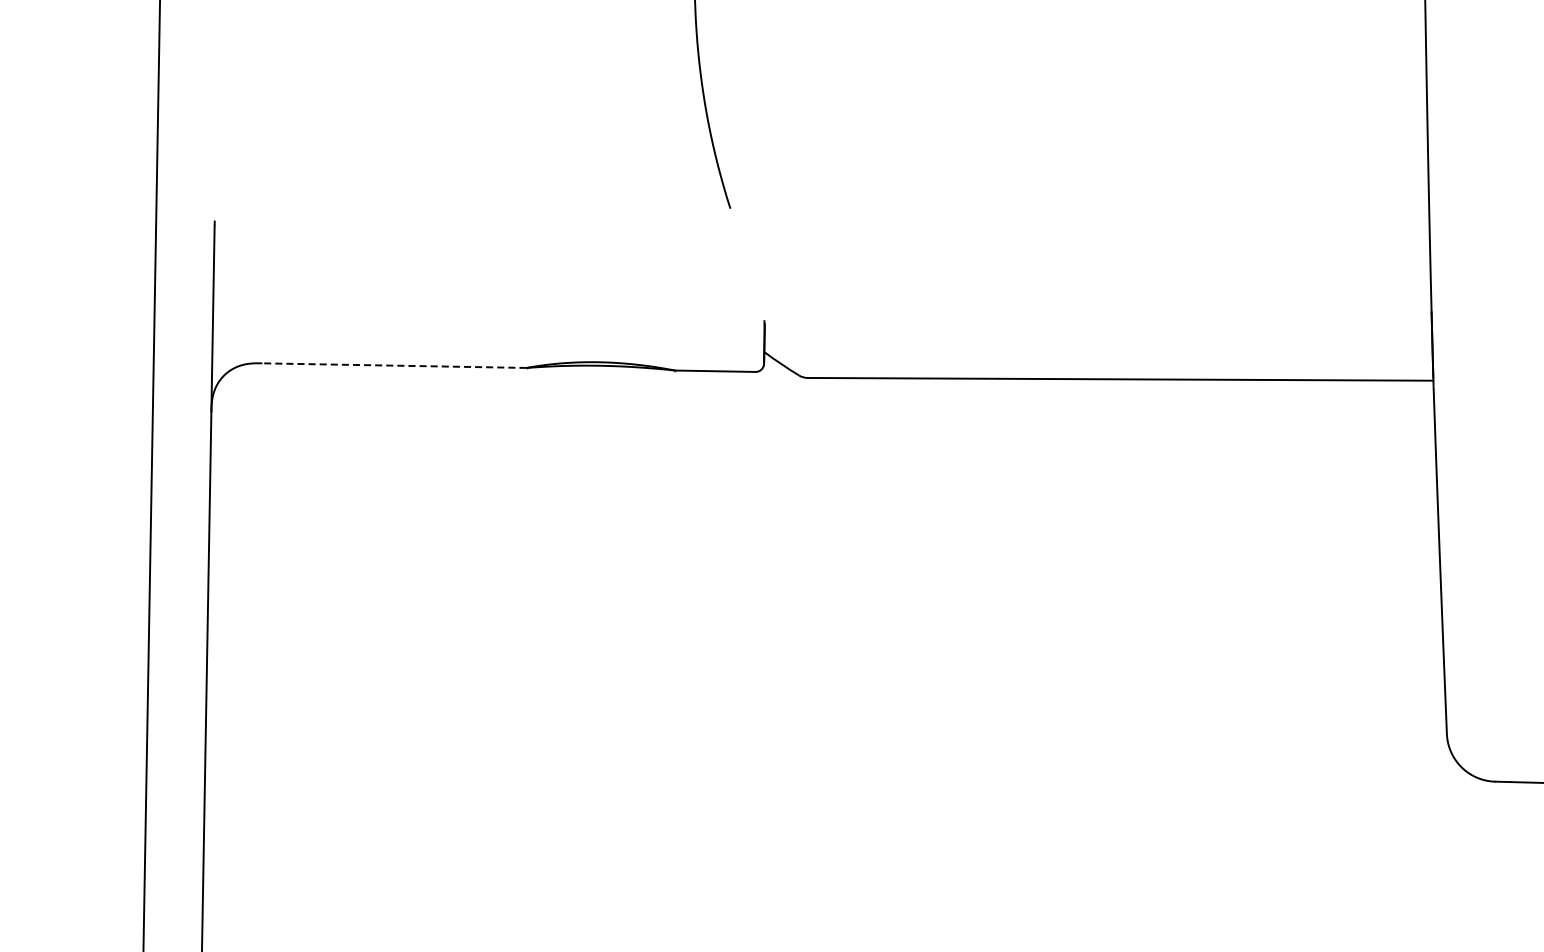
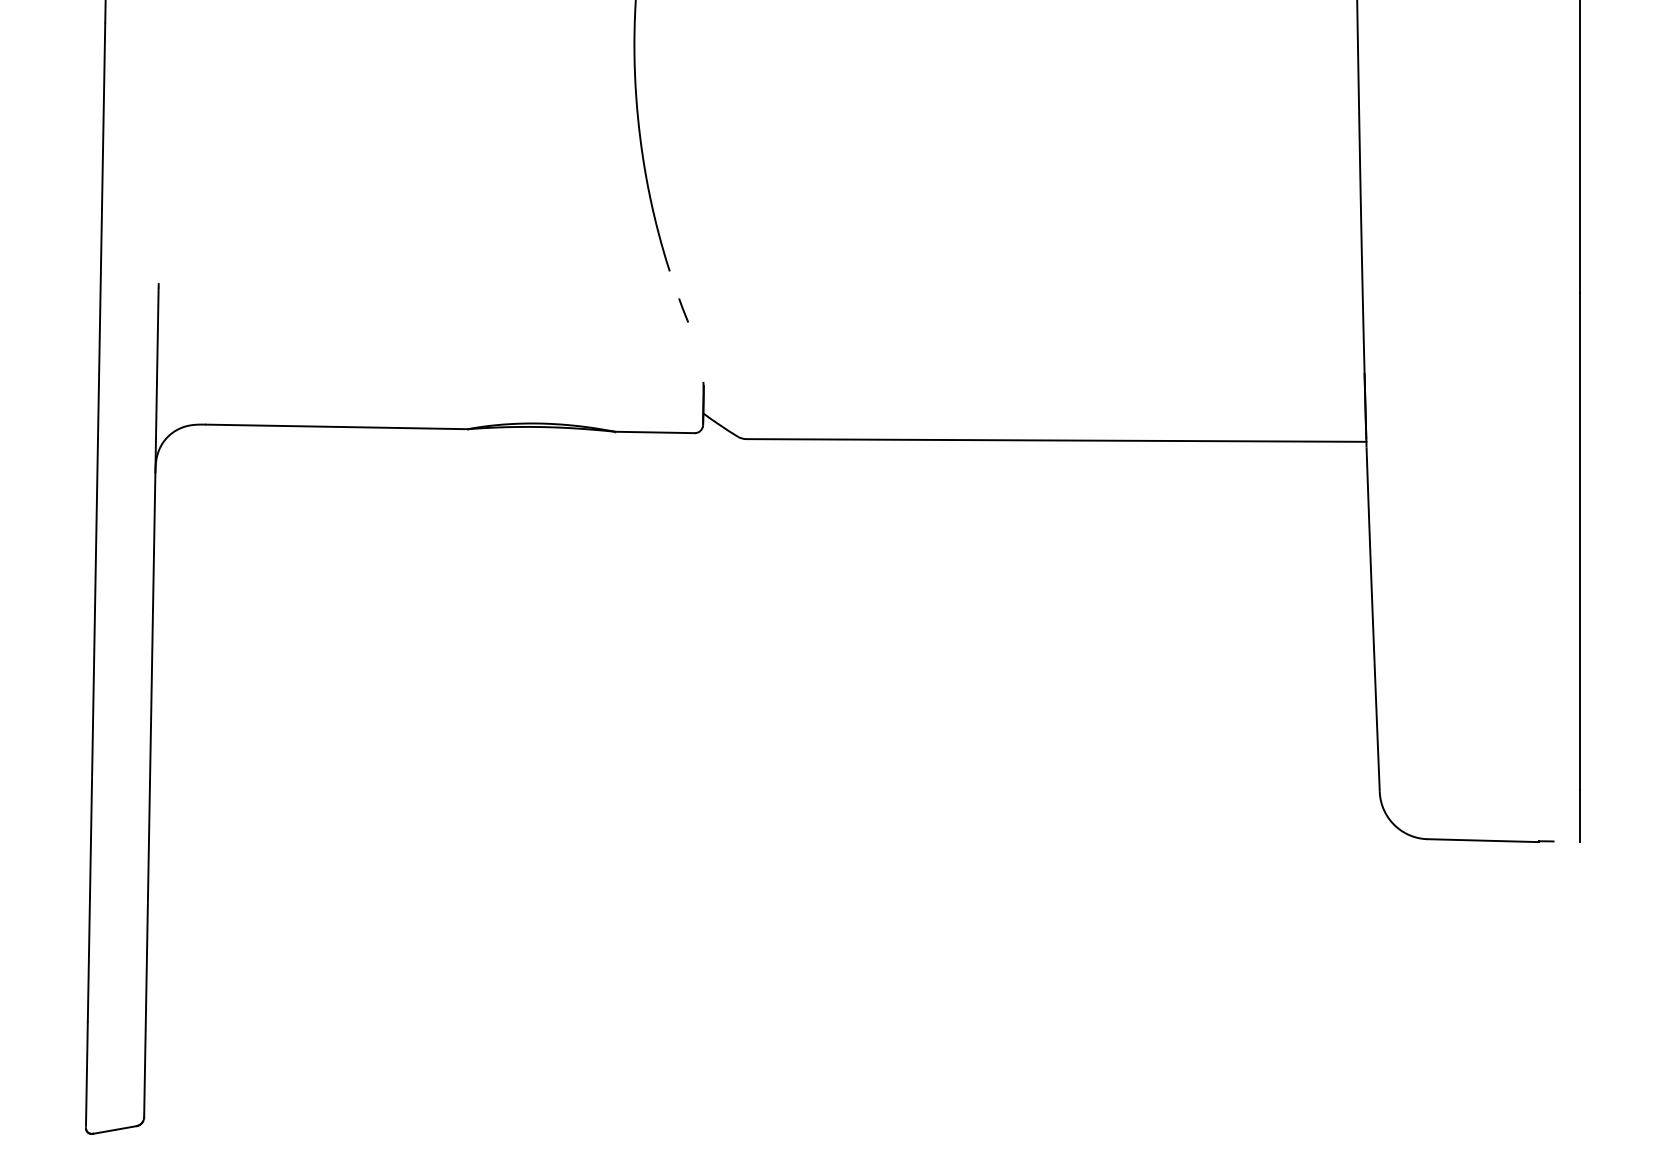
line: (744, 248) -> (683, 310), added
line: (394, 365) -> (336, 426), dashed -> solid

